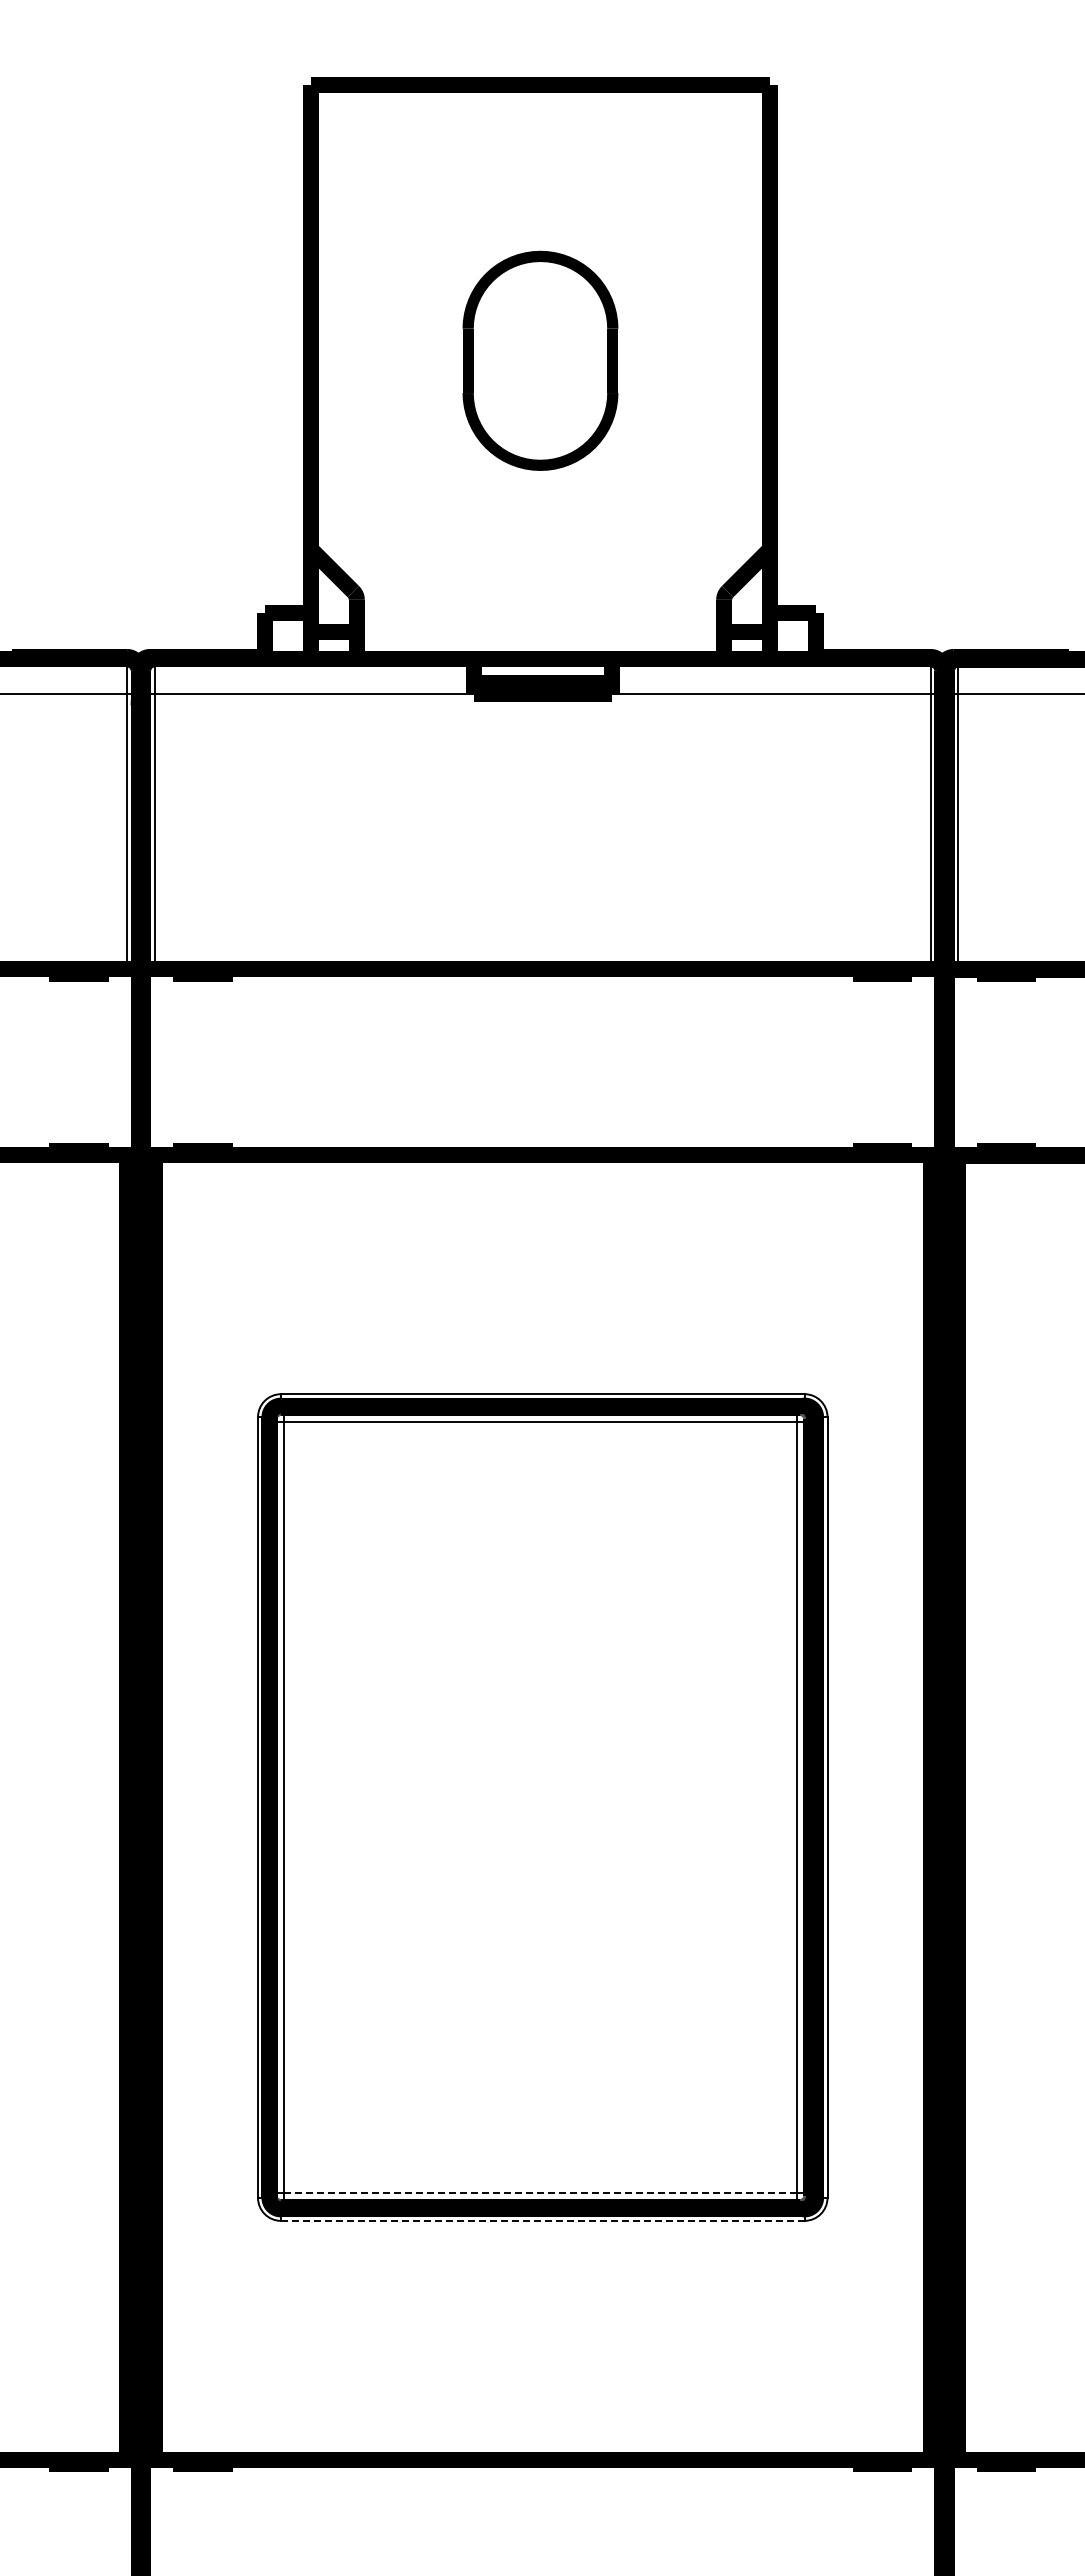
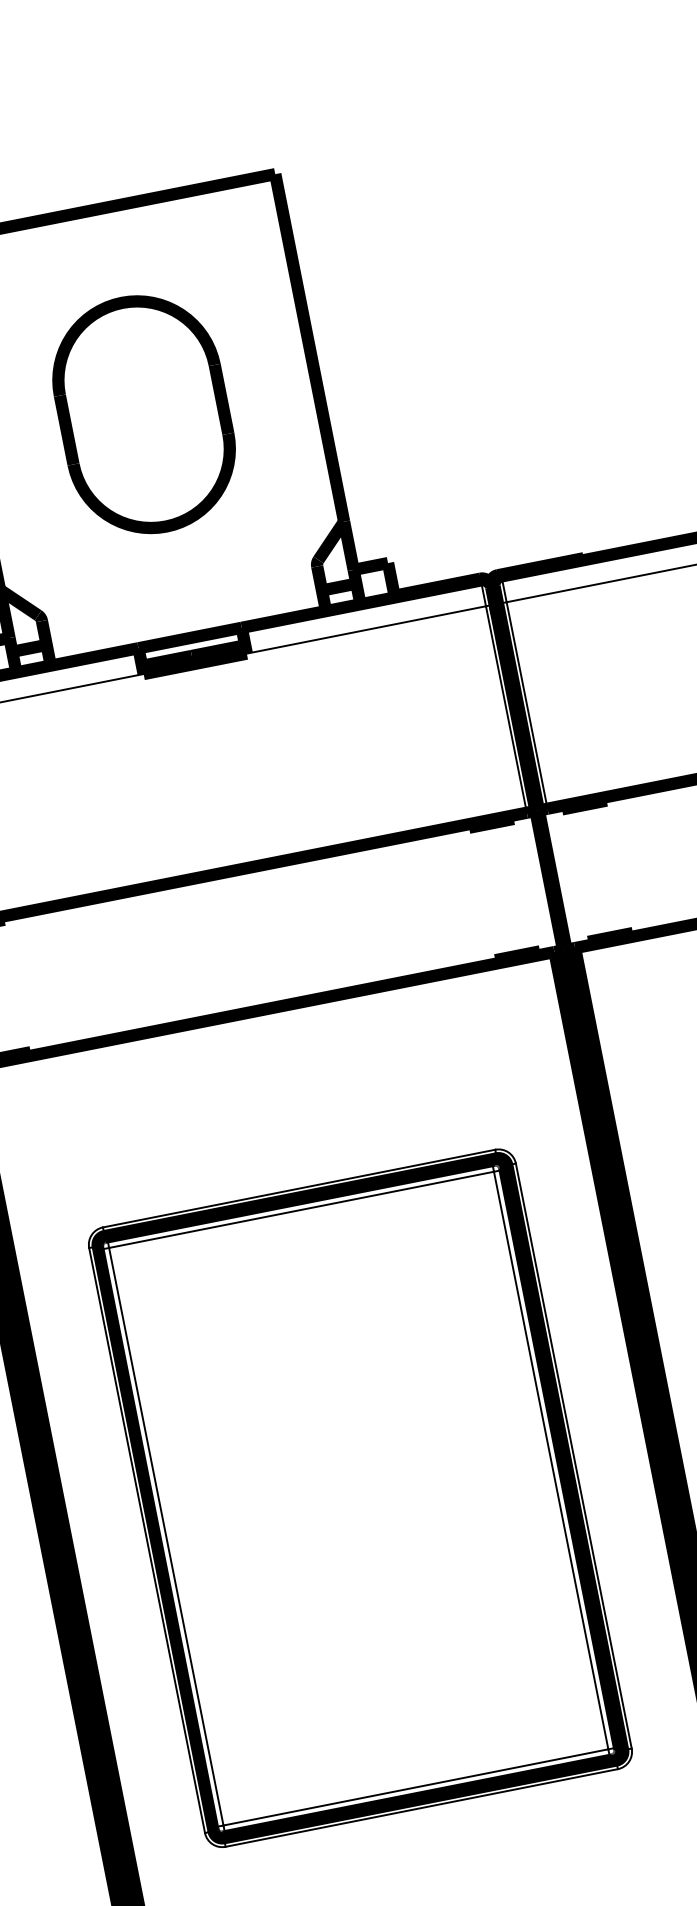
part: (540, 360) -> (144, 414), size x1.43
line: (540, 2192) -> (415, 1787), dashed -> solid
line: (542, 2220) -> (421, 1807), dashed -> solid

